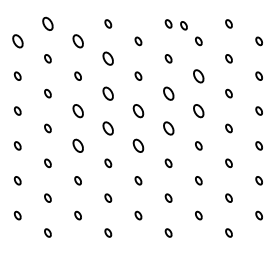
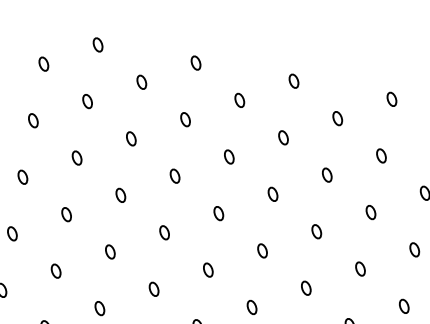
part: (47, 23) -> (97, 44), size x0.62
part: (183, 25) -> (317, 88), removed
part: (17, 41) -> (43, 64), size x0.62
part: (77, 41) -> (140, 82), size x0.62
part: (108, 58) -> (185, 119), size x0.62
part: (198, 75) -> (326, 173), size x0.62
part: (108, 93) -> (175, 176), size x0.62
part: (168, 93) -> (272, 194), size x0.62
part: (77, 110) -> (120, 194), size x0.62
part: (138, 110) -> (219, 212), size x0.62
part: (198, 110) -> (316, 230), size x0.62
part: (108, 128) -> (164, 232), size x0.62
part: (168, 128) -> (262, 250), size x0.62
part: (77, 145) -> (109, 251), size x0.62
part: (138, 145) -> (208, 269), size x0.62

